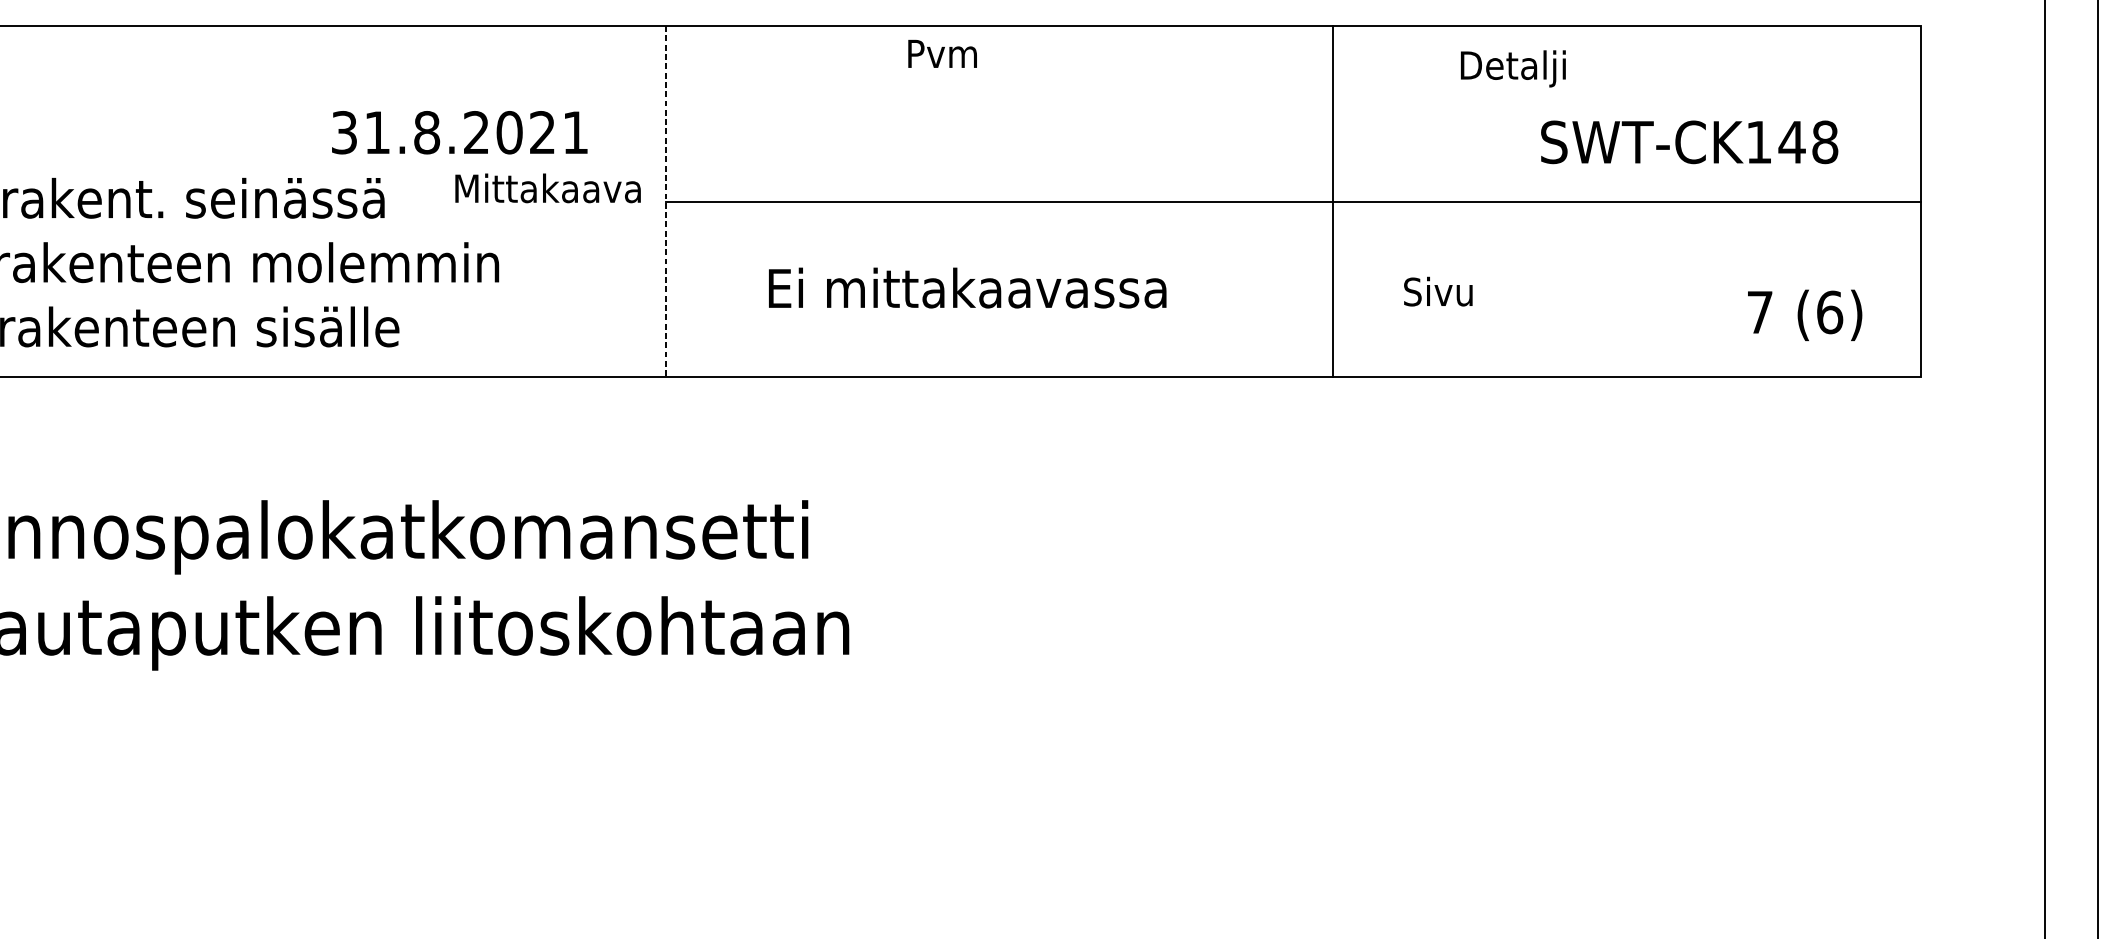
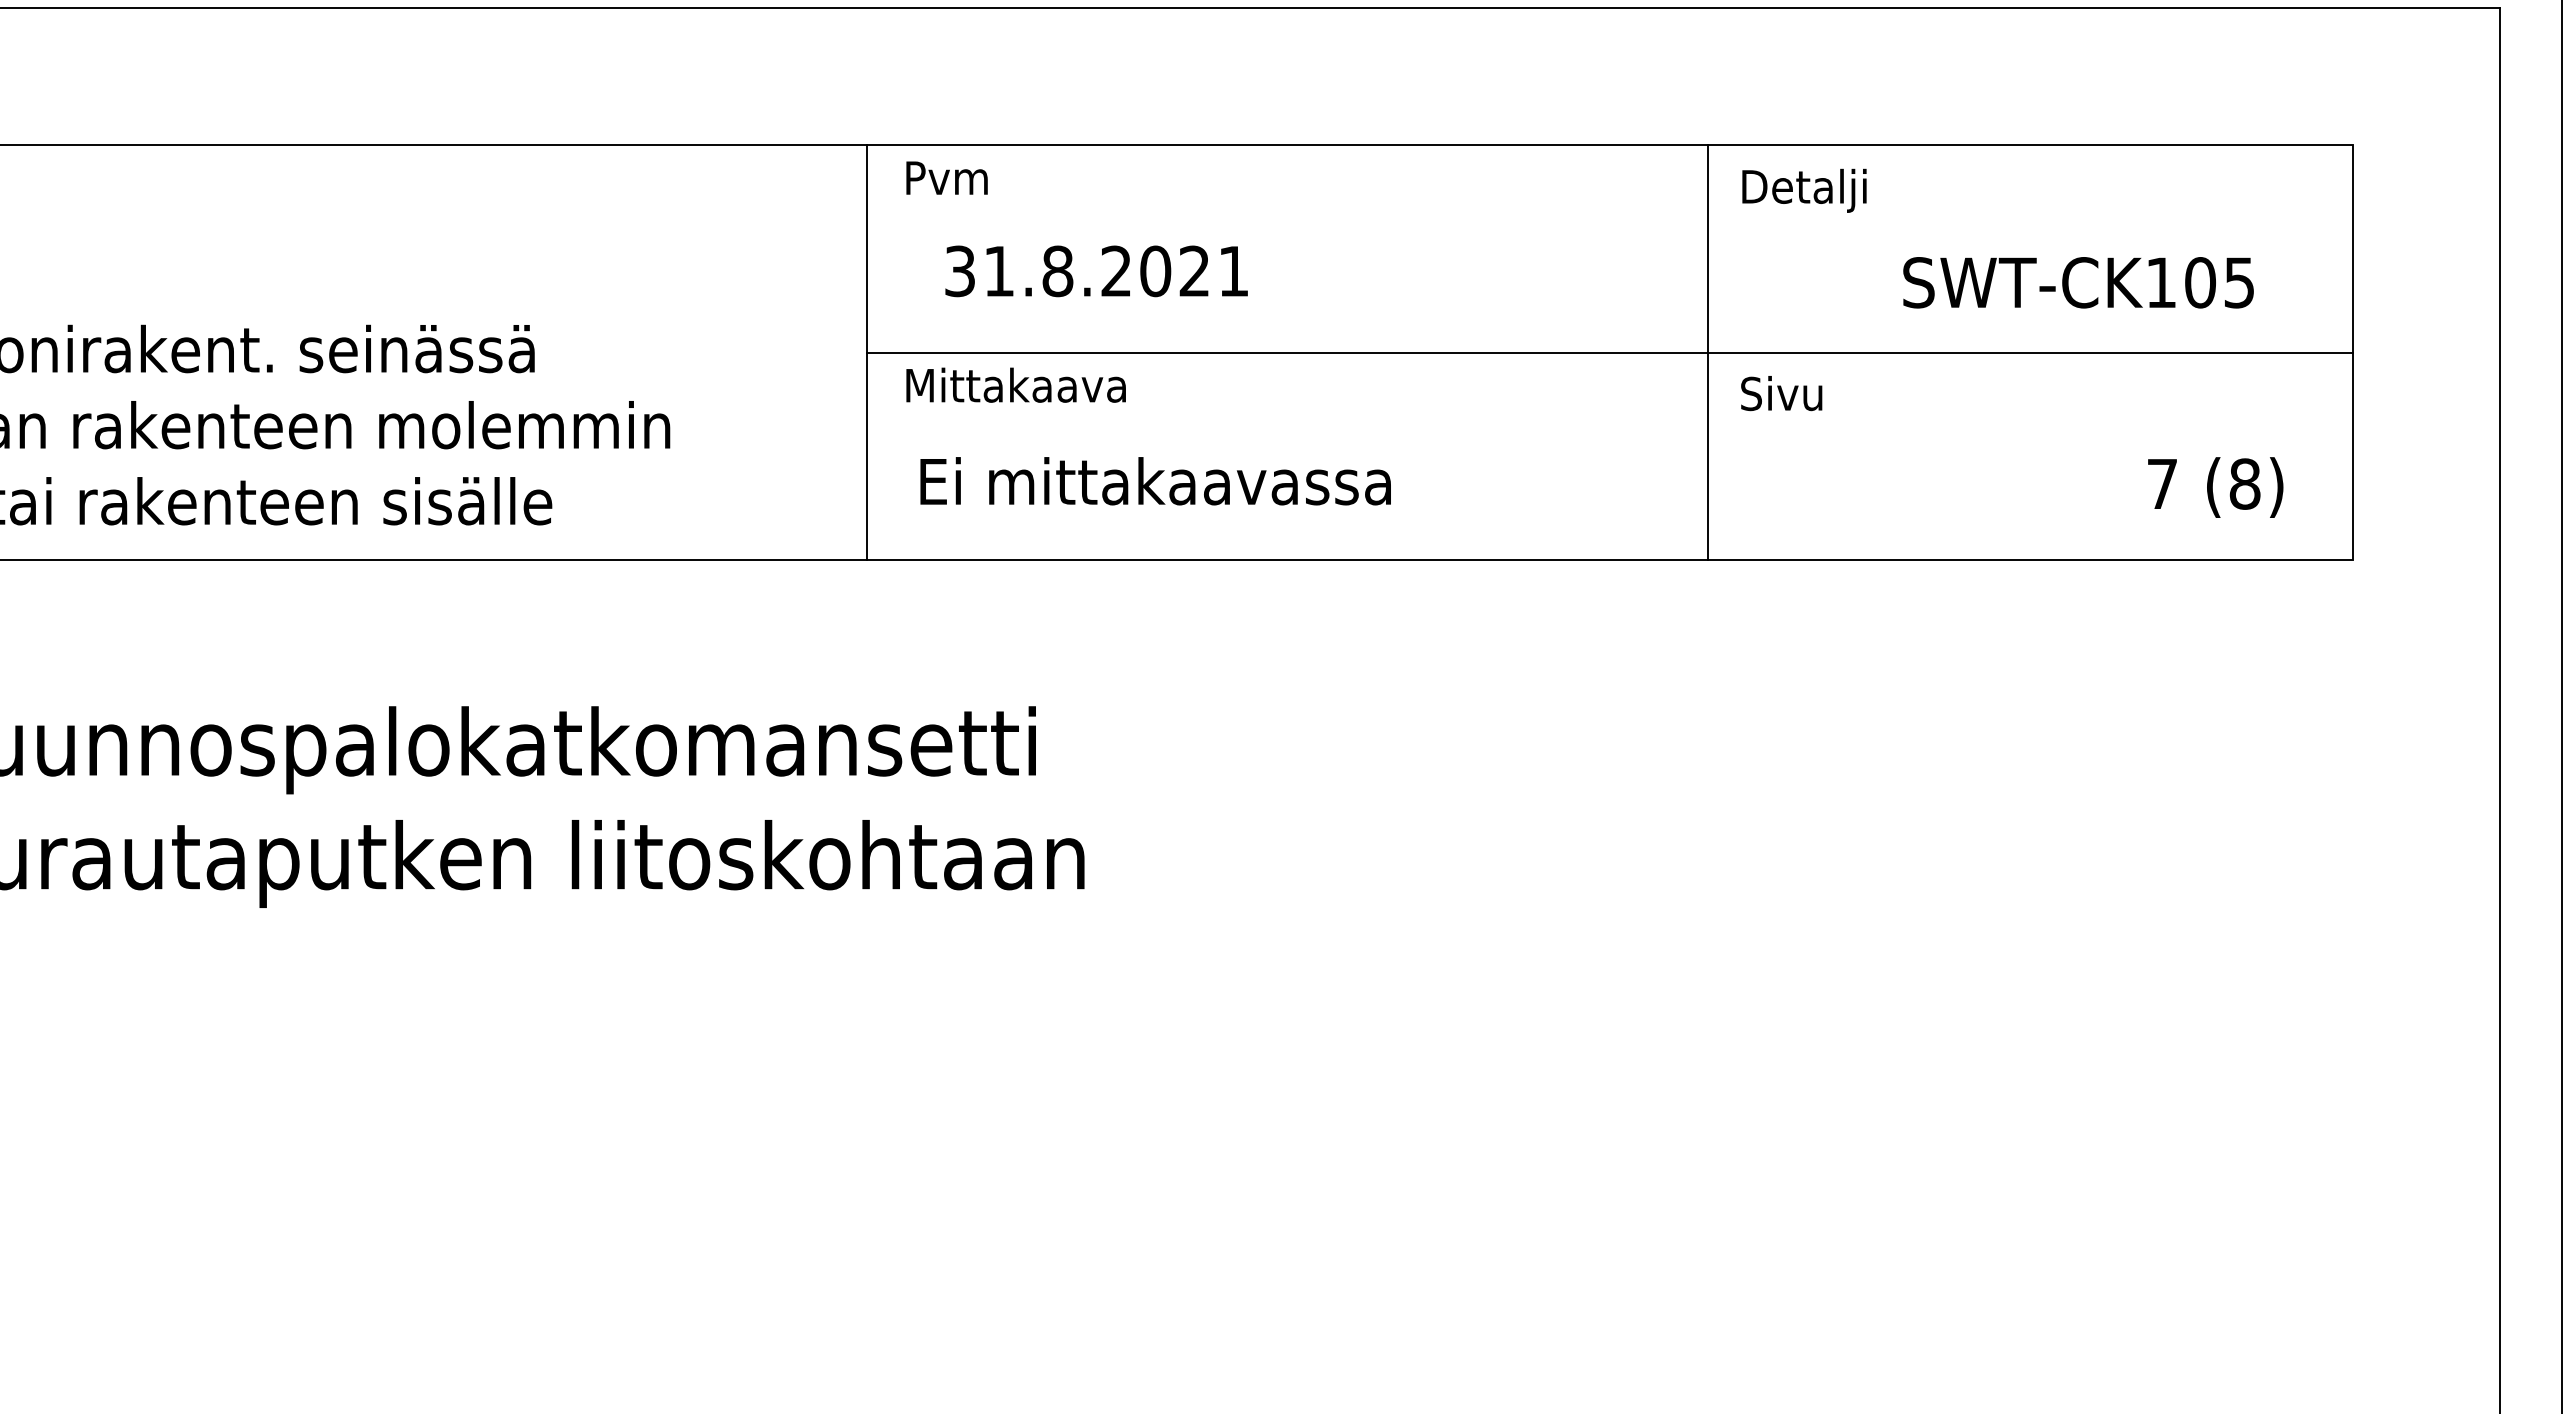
text: (942, 53) -> (946, 177), moved
text: (1513, 68) -> (1804, 190), moved
text: (459, 132) -> (1096, 271), moved
text: (1808, 142) -> (2219, 282), SWT-CK148 -> SWT-CK105
text: (547, 187) -> (1015, 384), moved
line: (1332, 200) -> (1707, 351), moved
line: (665, 201) -> (867, 352), dashed -> solid
text: (967, 288) -> (1155, 481), moved
text: (1438, 291) -> (1781, 393), moved
text: (1829, 311) -> (2244, 483), (6) -> (8)

